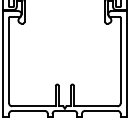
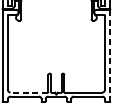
line: (126, 64) -> (110, 56), solid -> dashed
line: (33, 106) -> (29, 92), solid -> dashed

